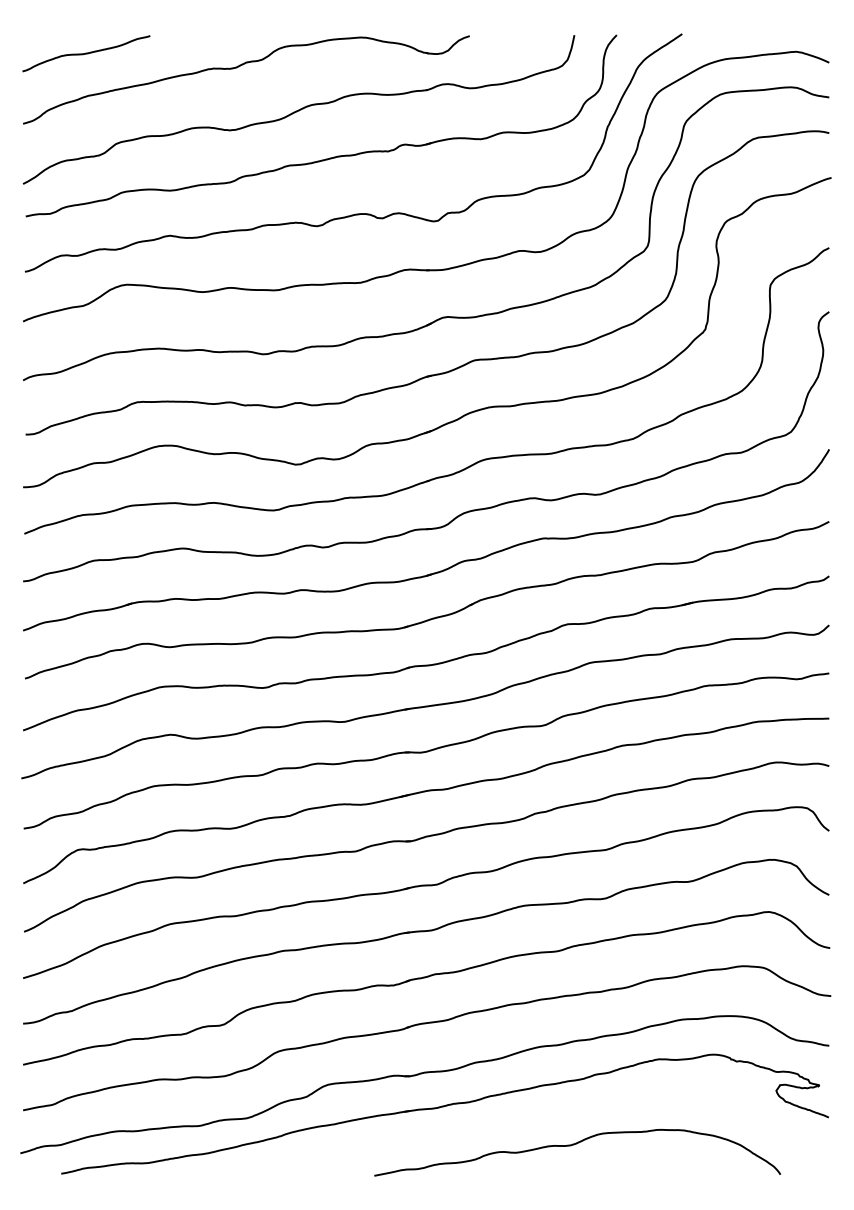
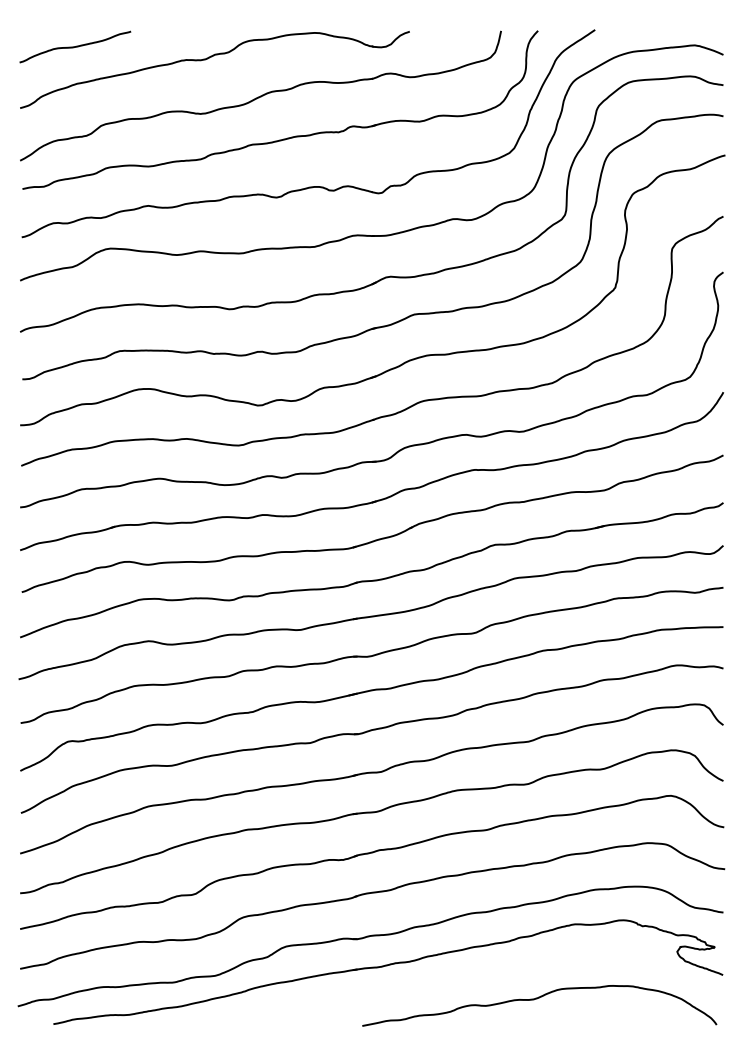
curve: (574, 1145) -> (536, 999), moved

